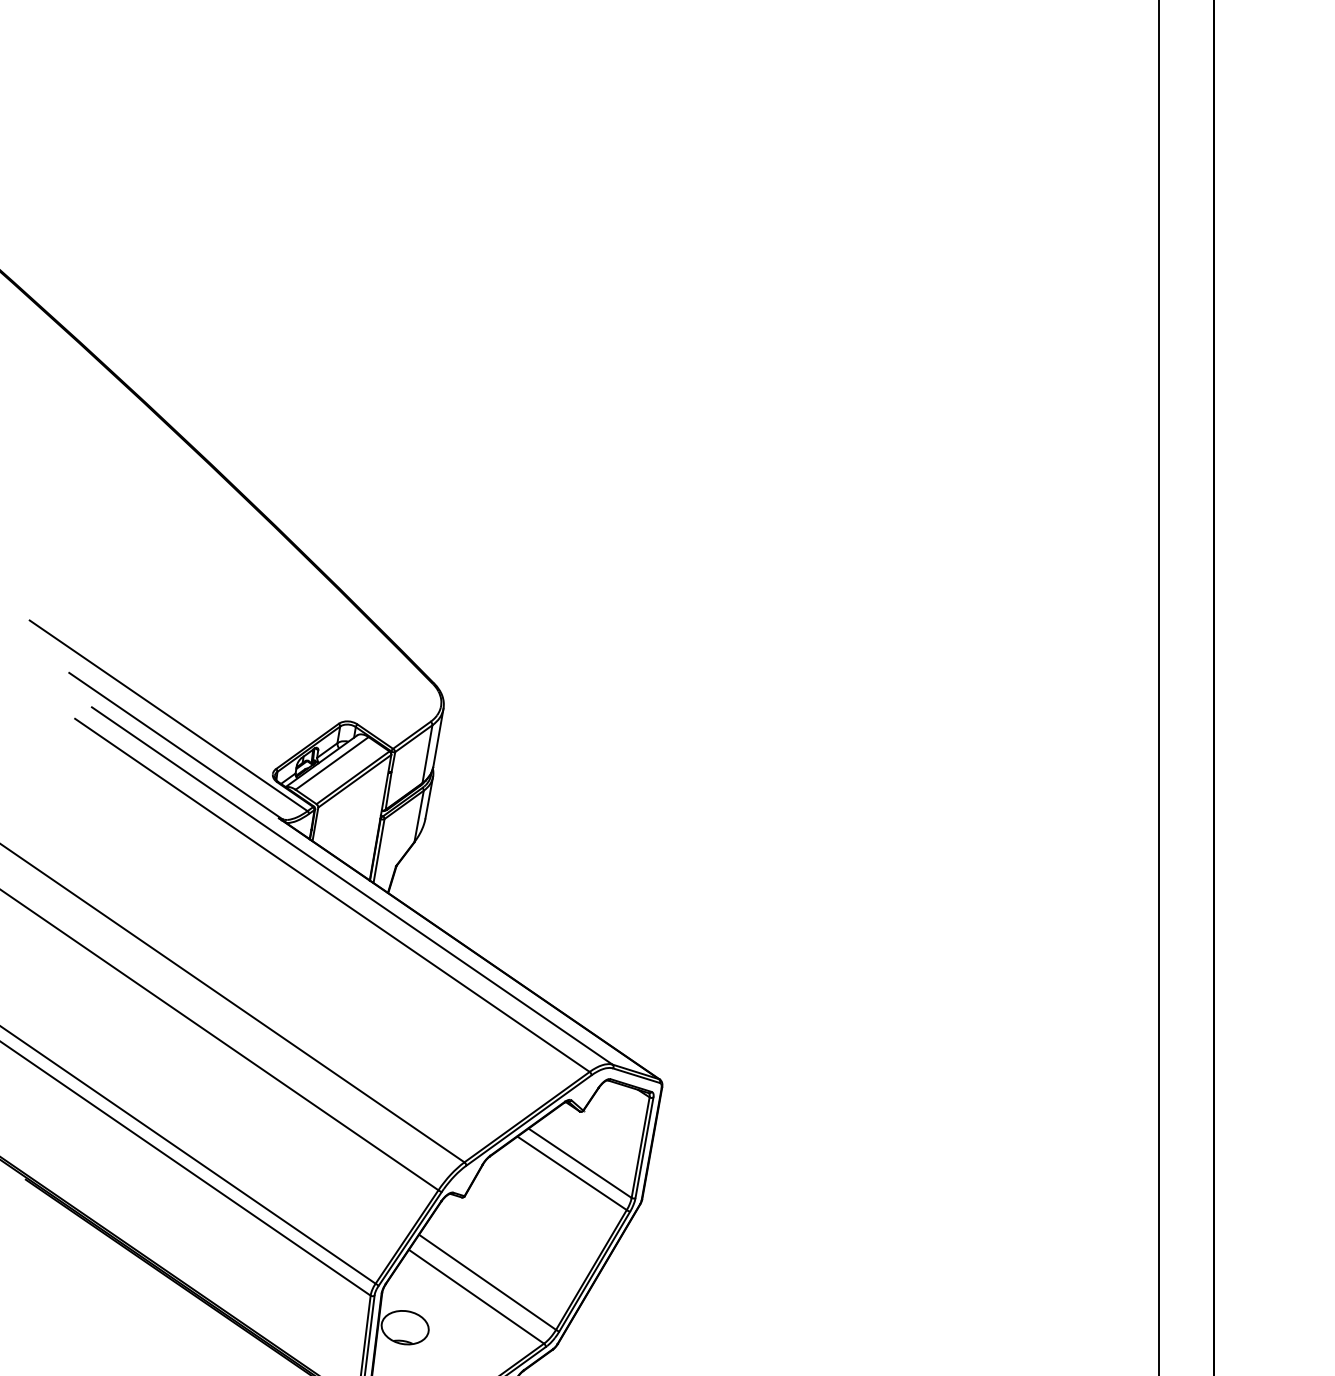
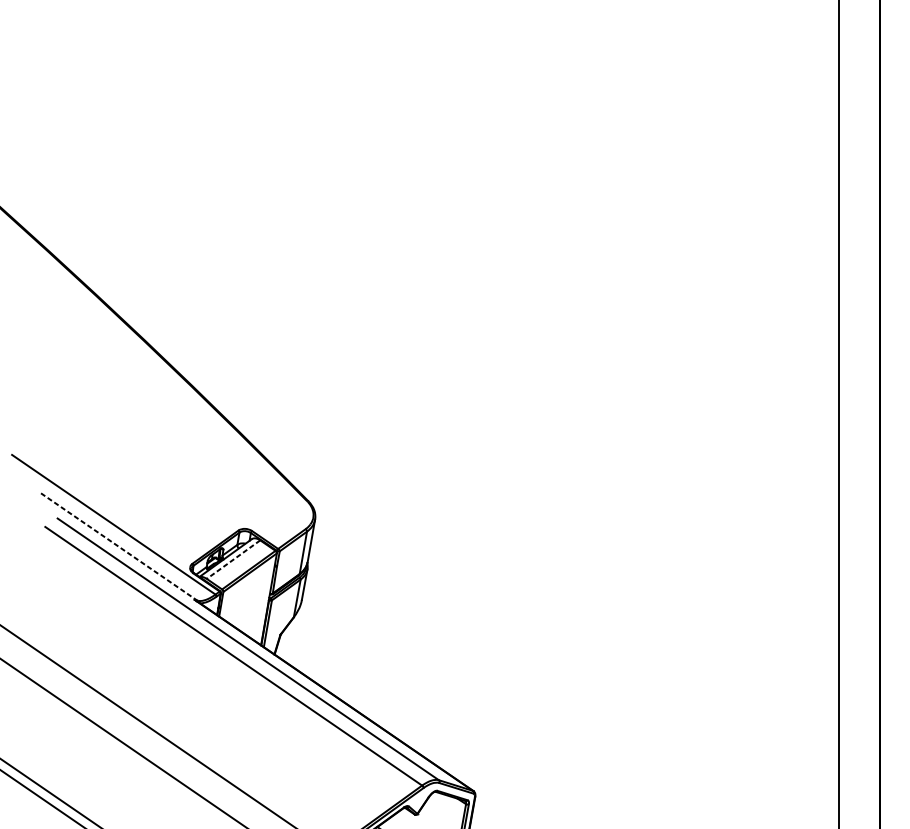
line: (176, 746) -> (119, 547), solid -> dashed
line: (331, 763) -> (233, 559), solid -> dashed

